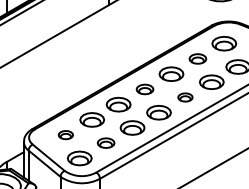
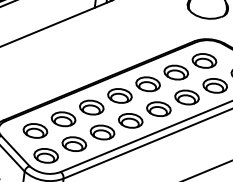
part: (197, 58) -> (175, 72), size x1.43
part: (144, 89) -> (119, 95), size x1.43
part: (185, 97) -> (158, 109), size x1.67
part: (65, 134) -> (35, 130), size x1.67
part: (105, 142) -> (73, 143), size x1.43

